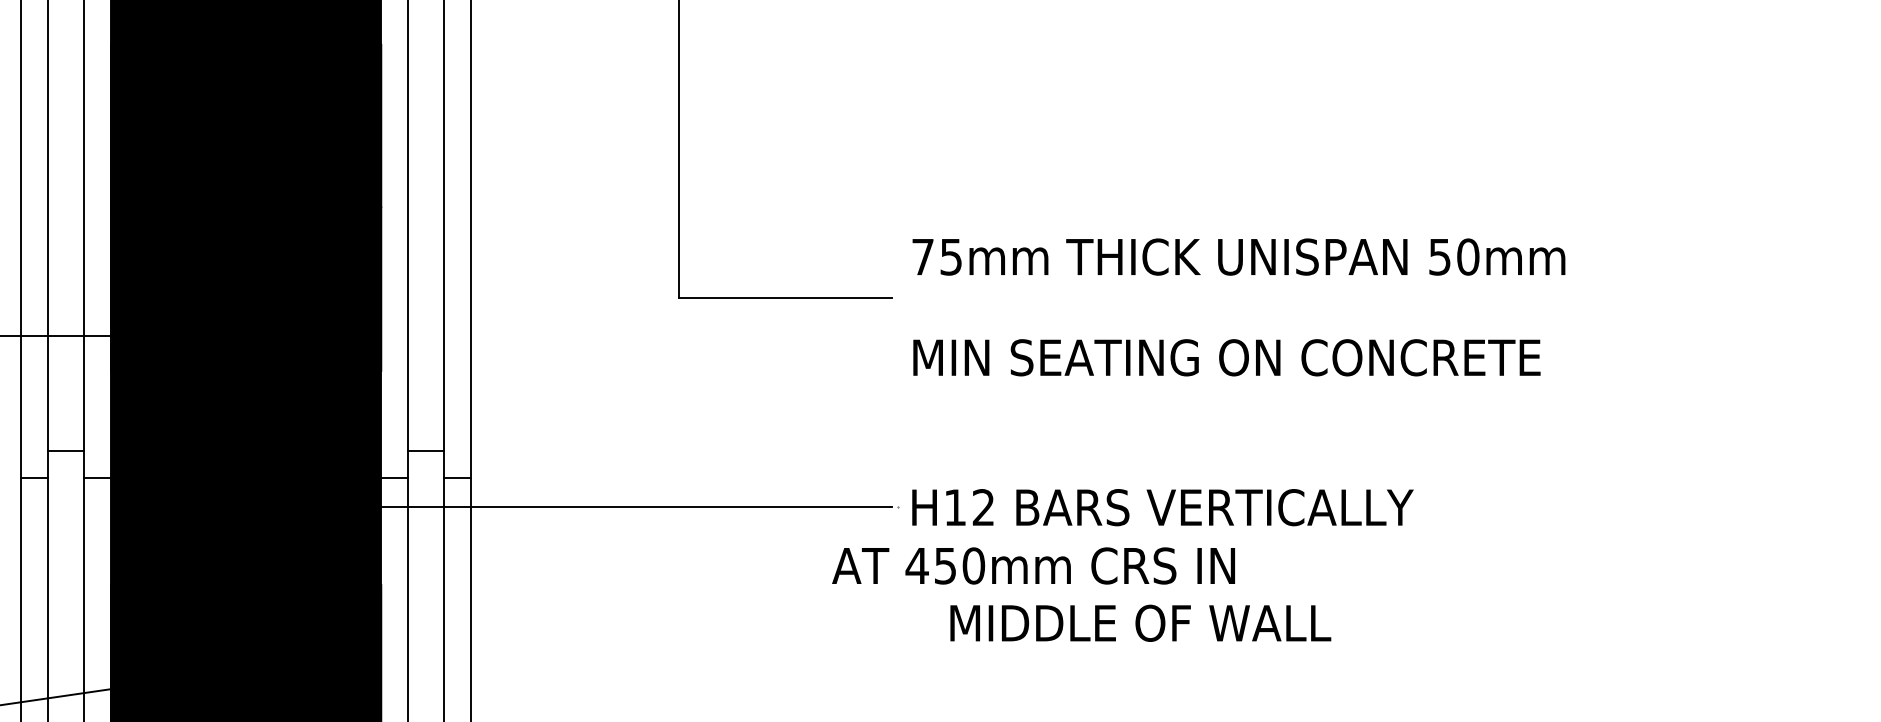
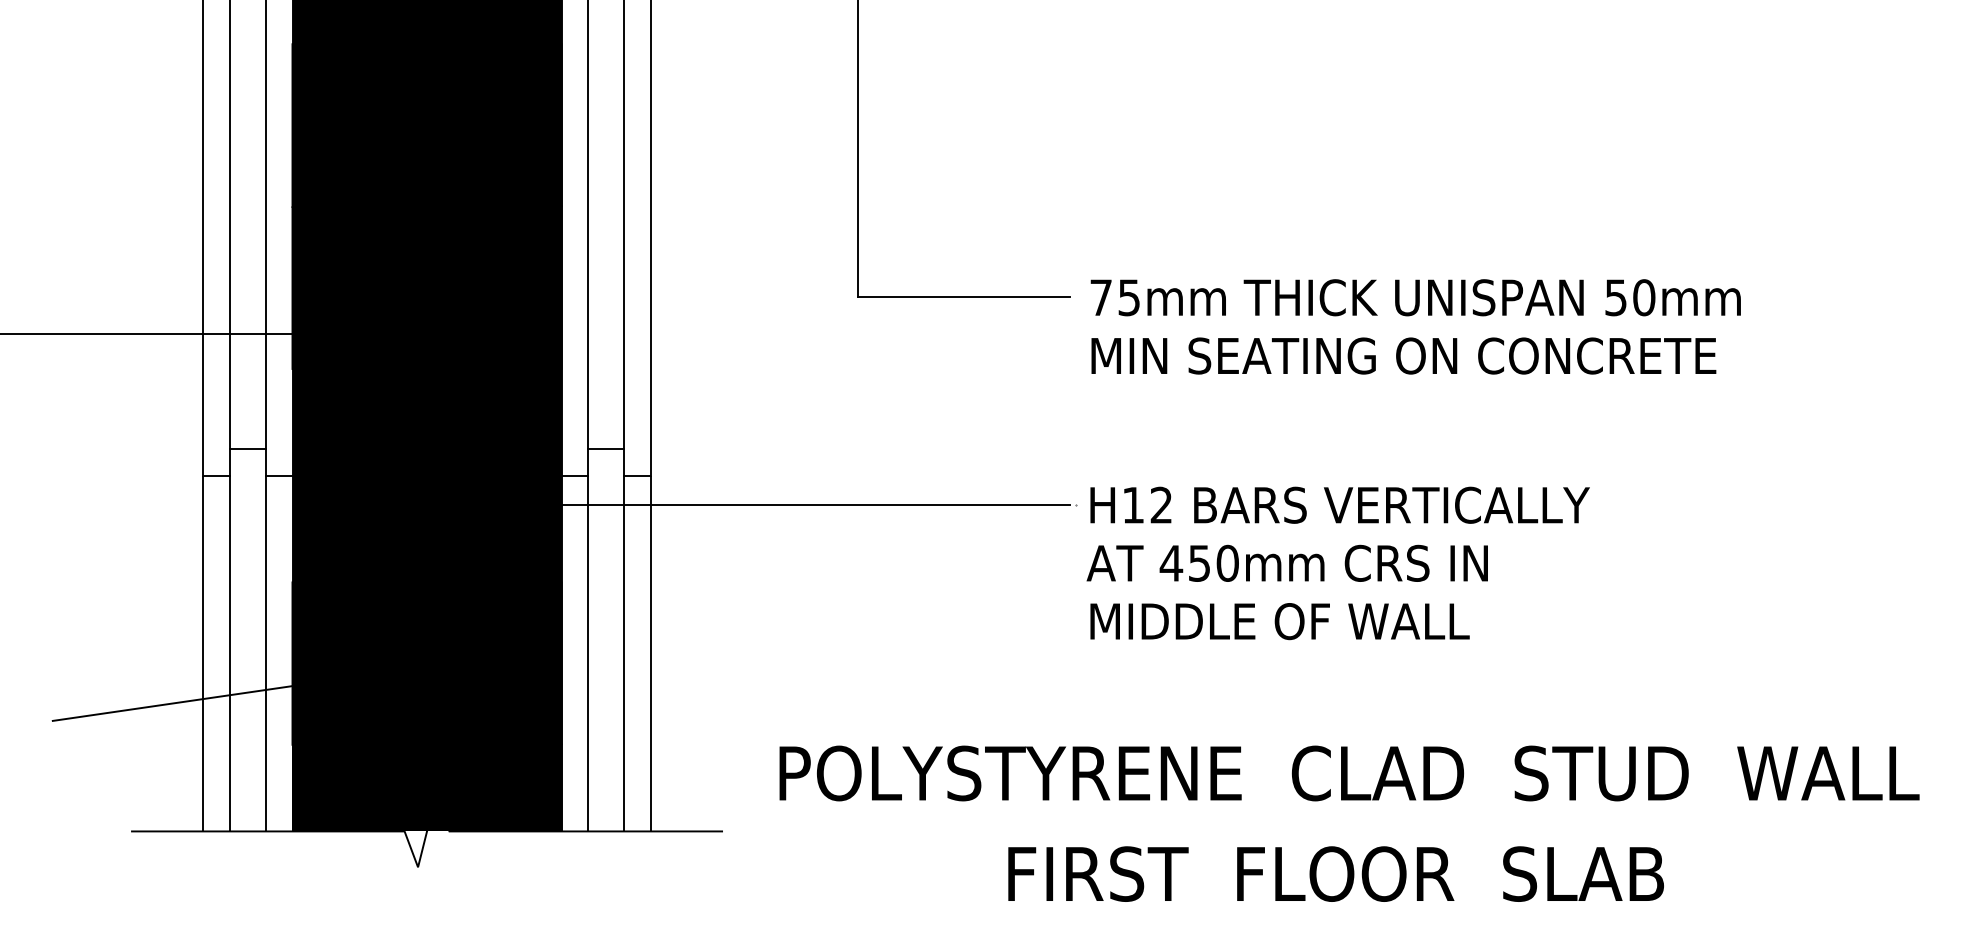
text: (1238, 256) -> (1415, 297), moved
text: (1032, 565) -> (1286, 562), moved
text: (1140, 623) -> (1279, 621), moved

